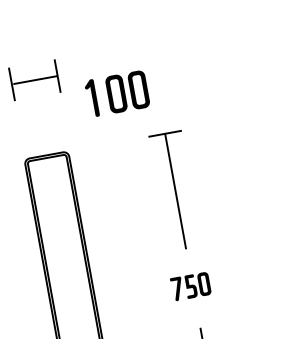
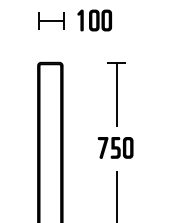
part: (116, 93) -> (94, 20), moved
part: (190, 285) -> (115, 147), size x1.67

